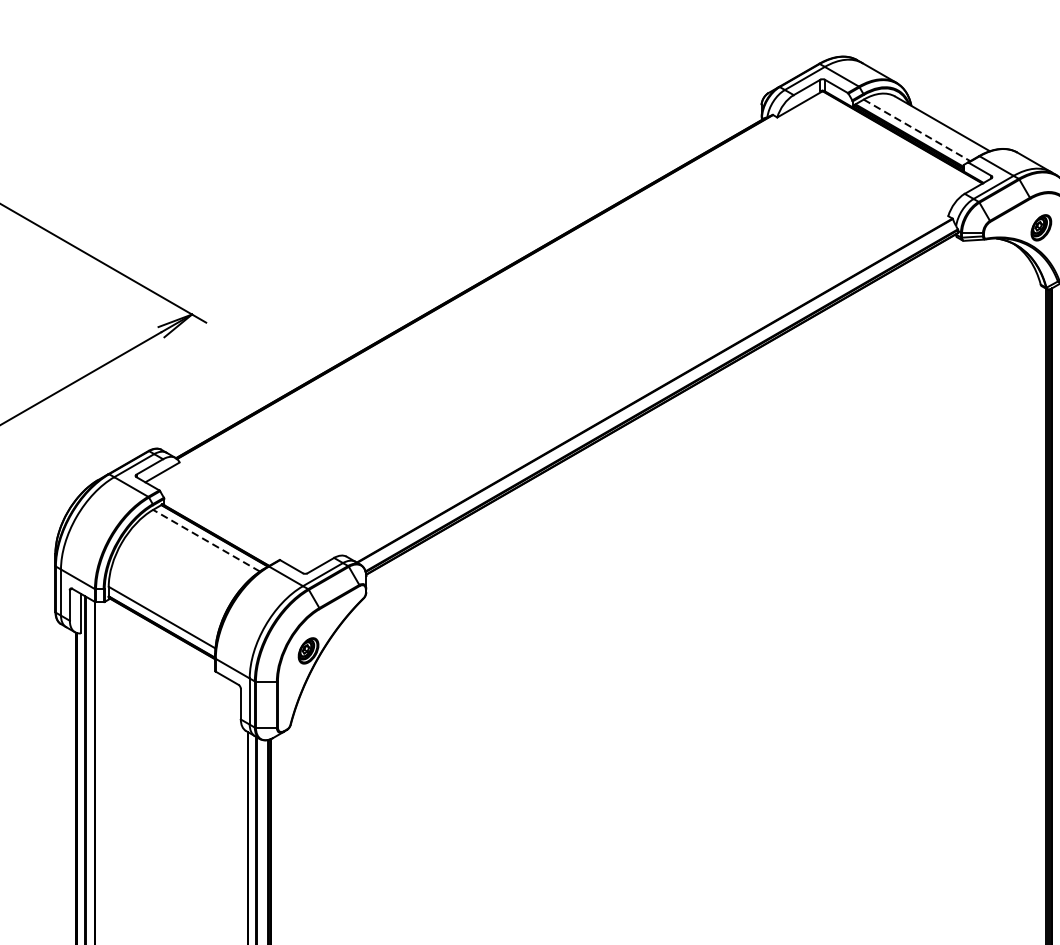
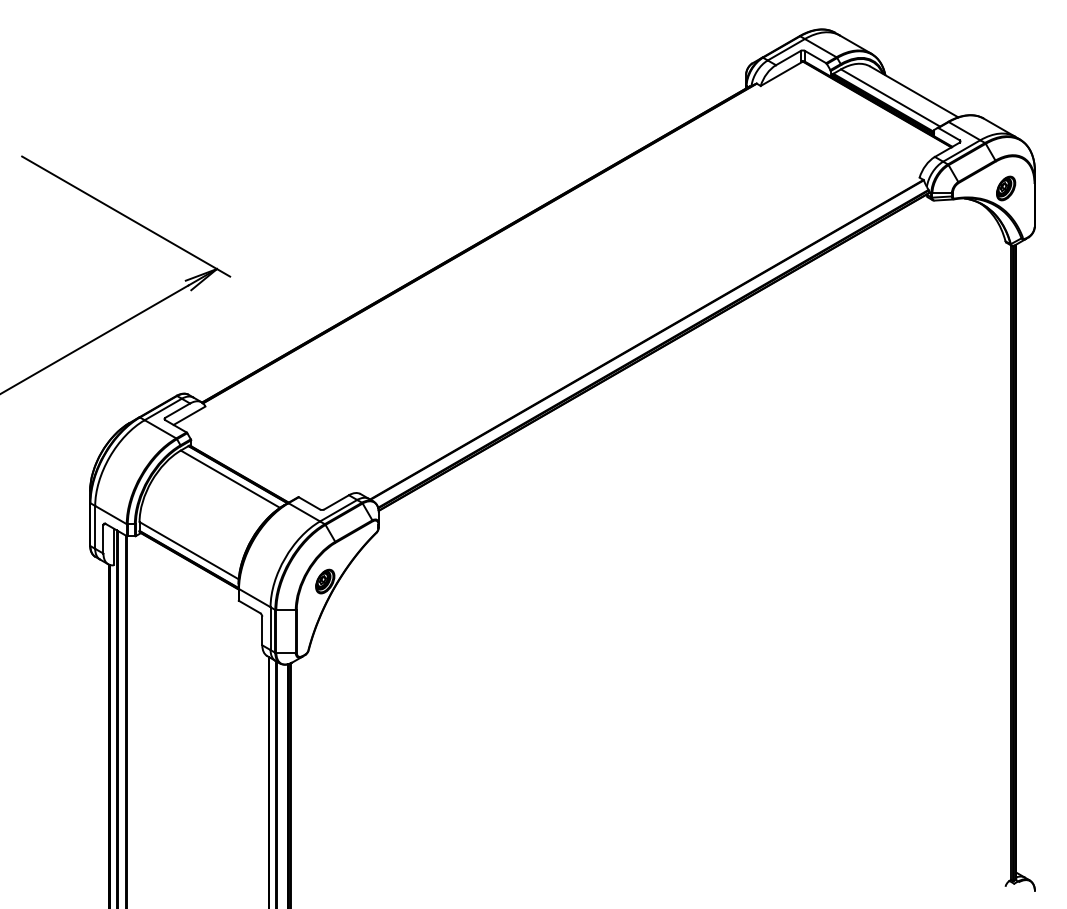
line: (916, 130) -> (890, 98), dashed -> solid
line: (206, 539) -> (230, 478), dashed -> solid

